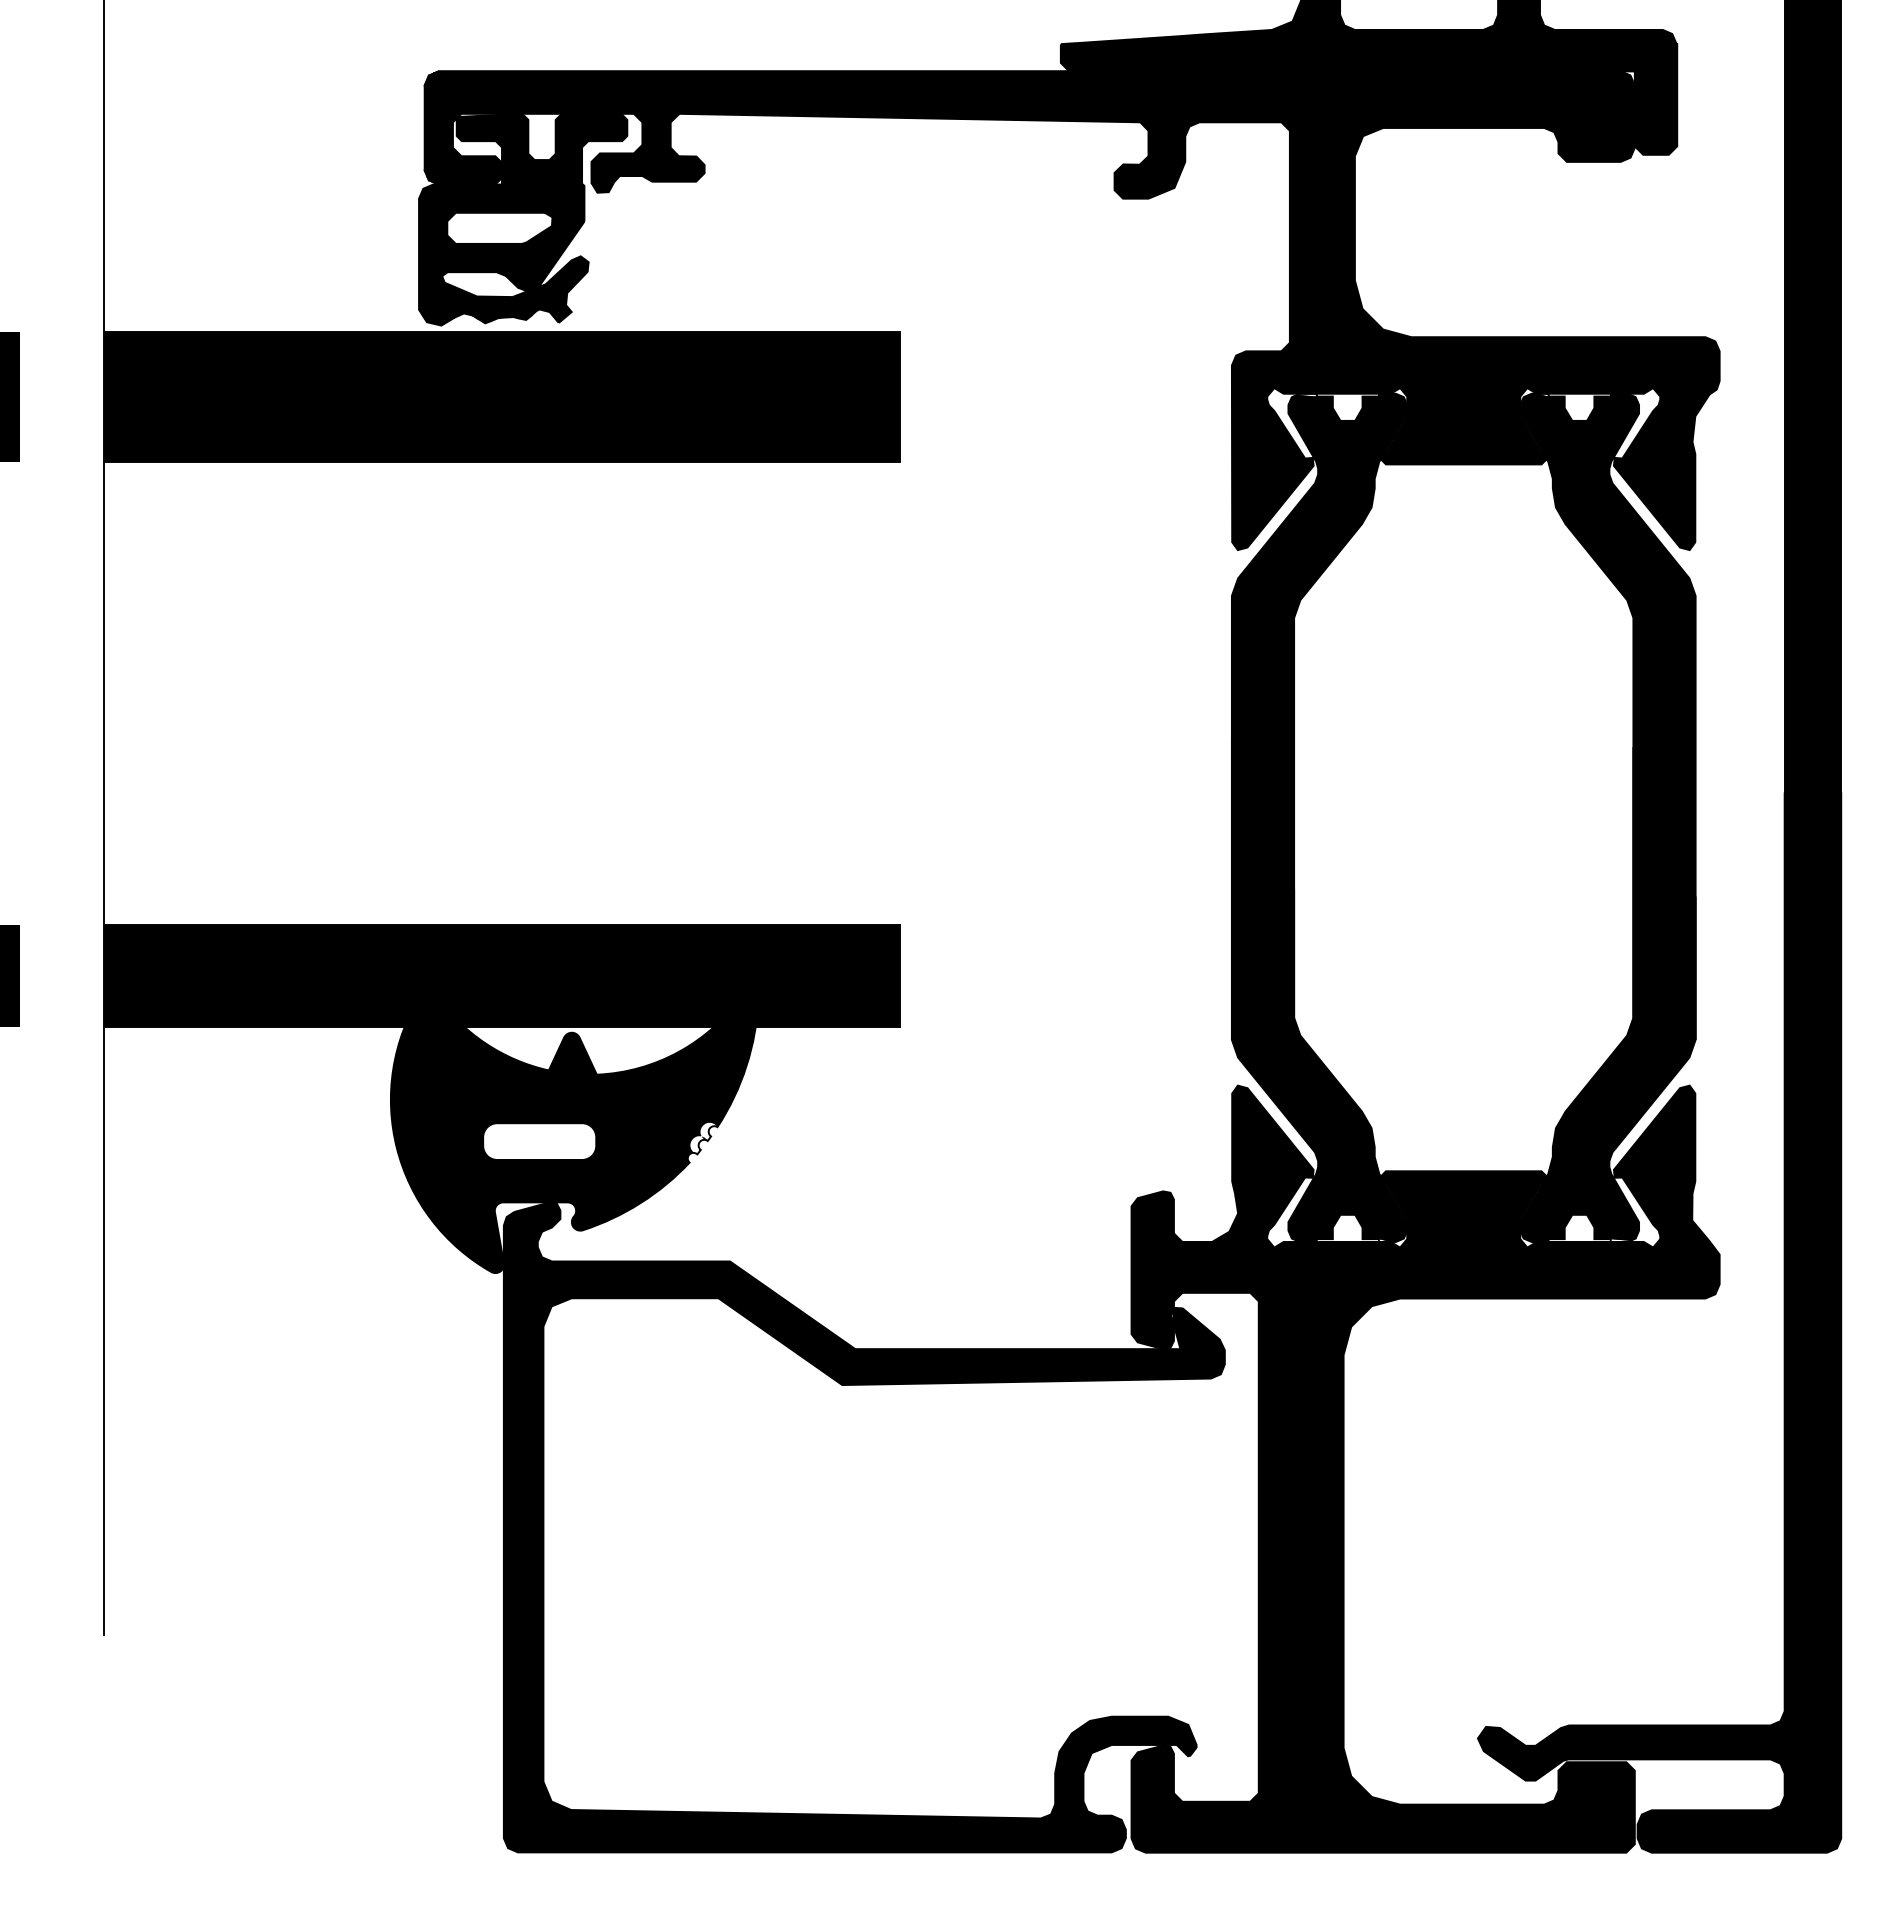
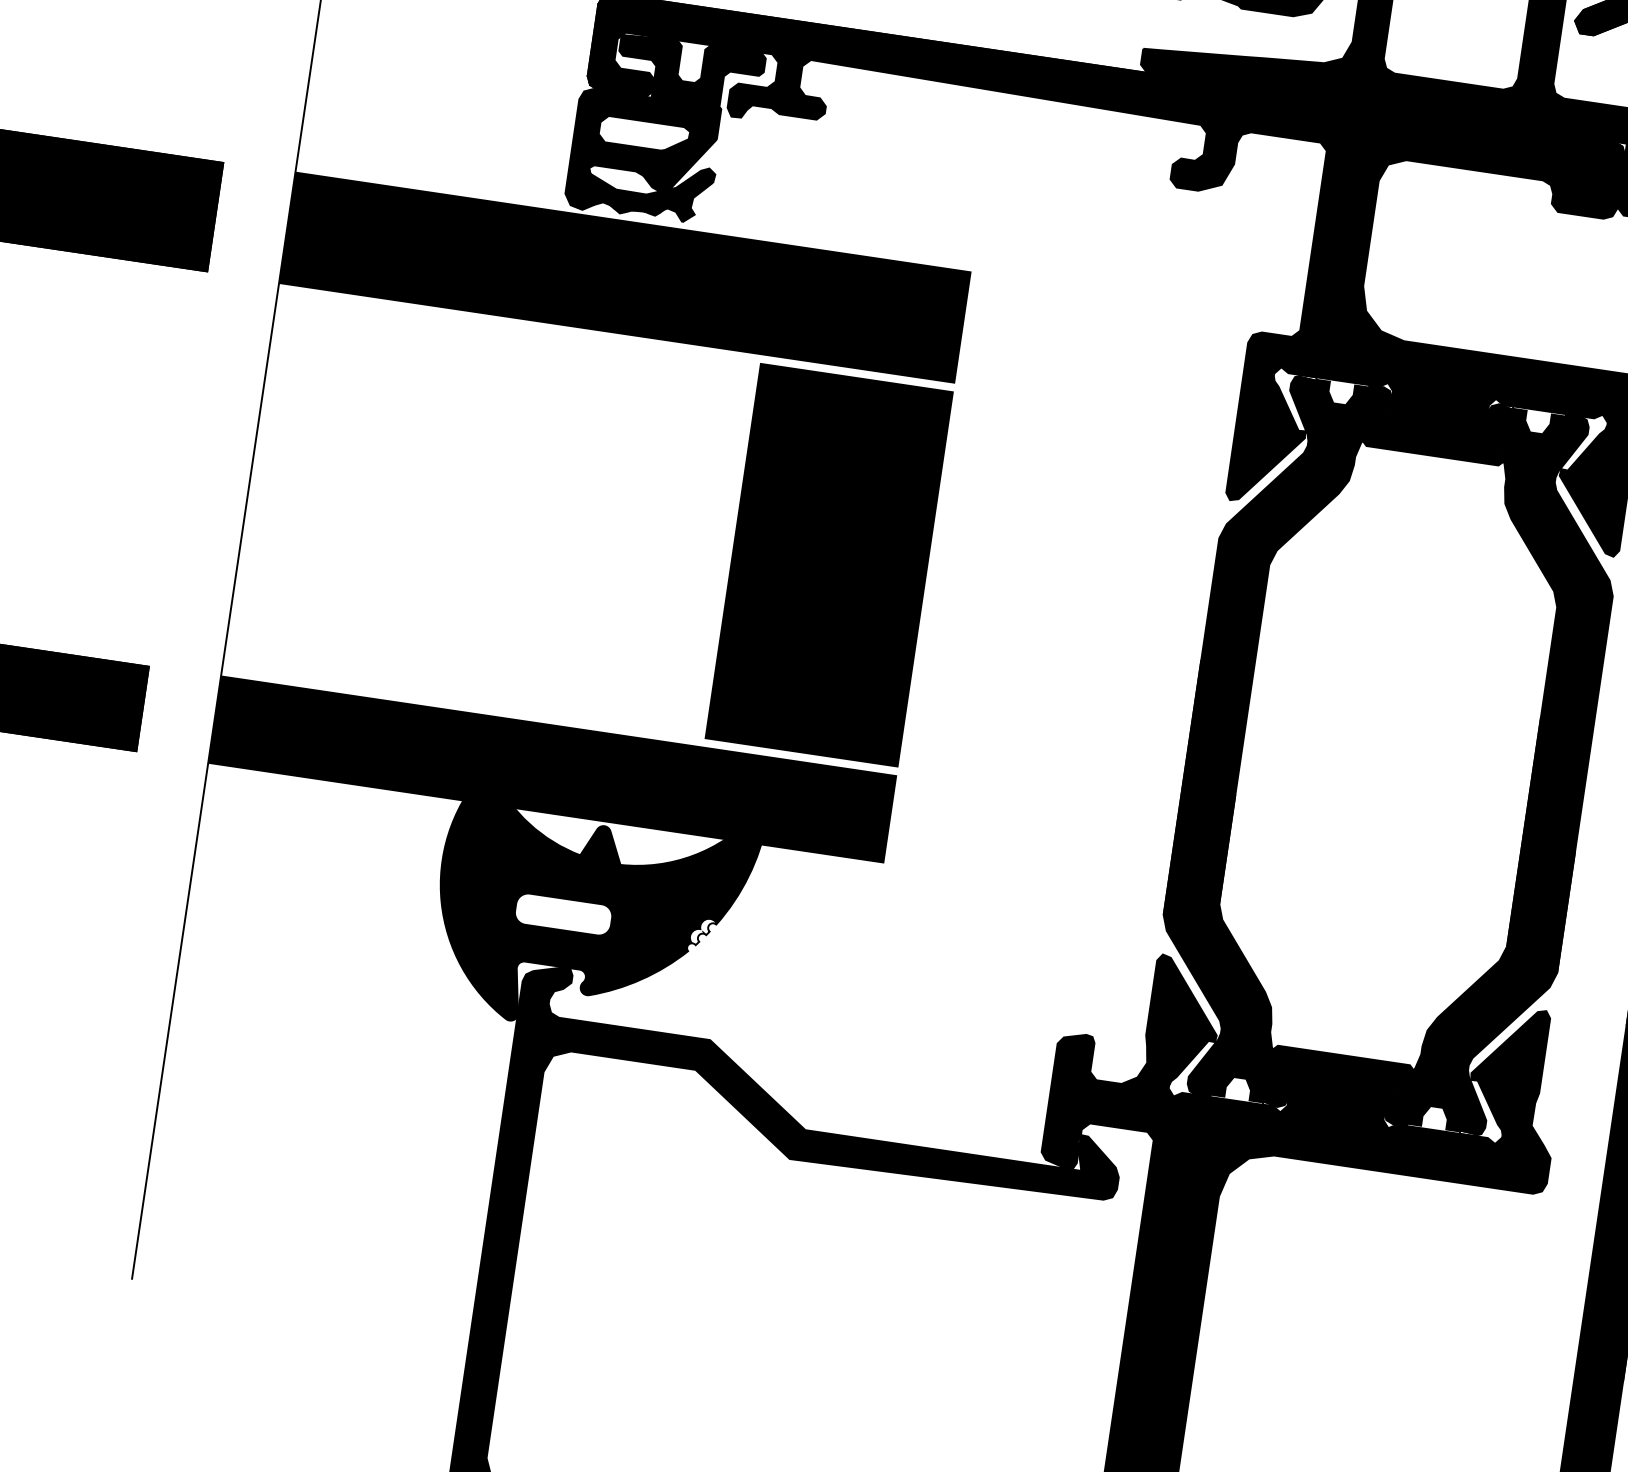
part: (786, 693) -> (829, 565), added

